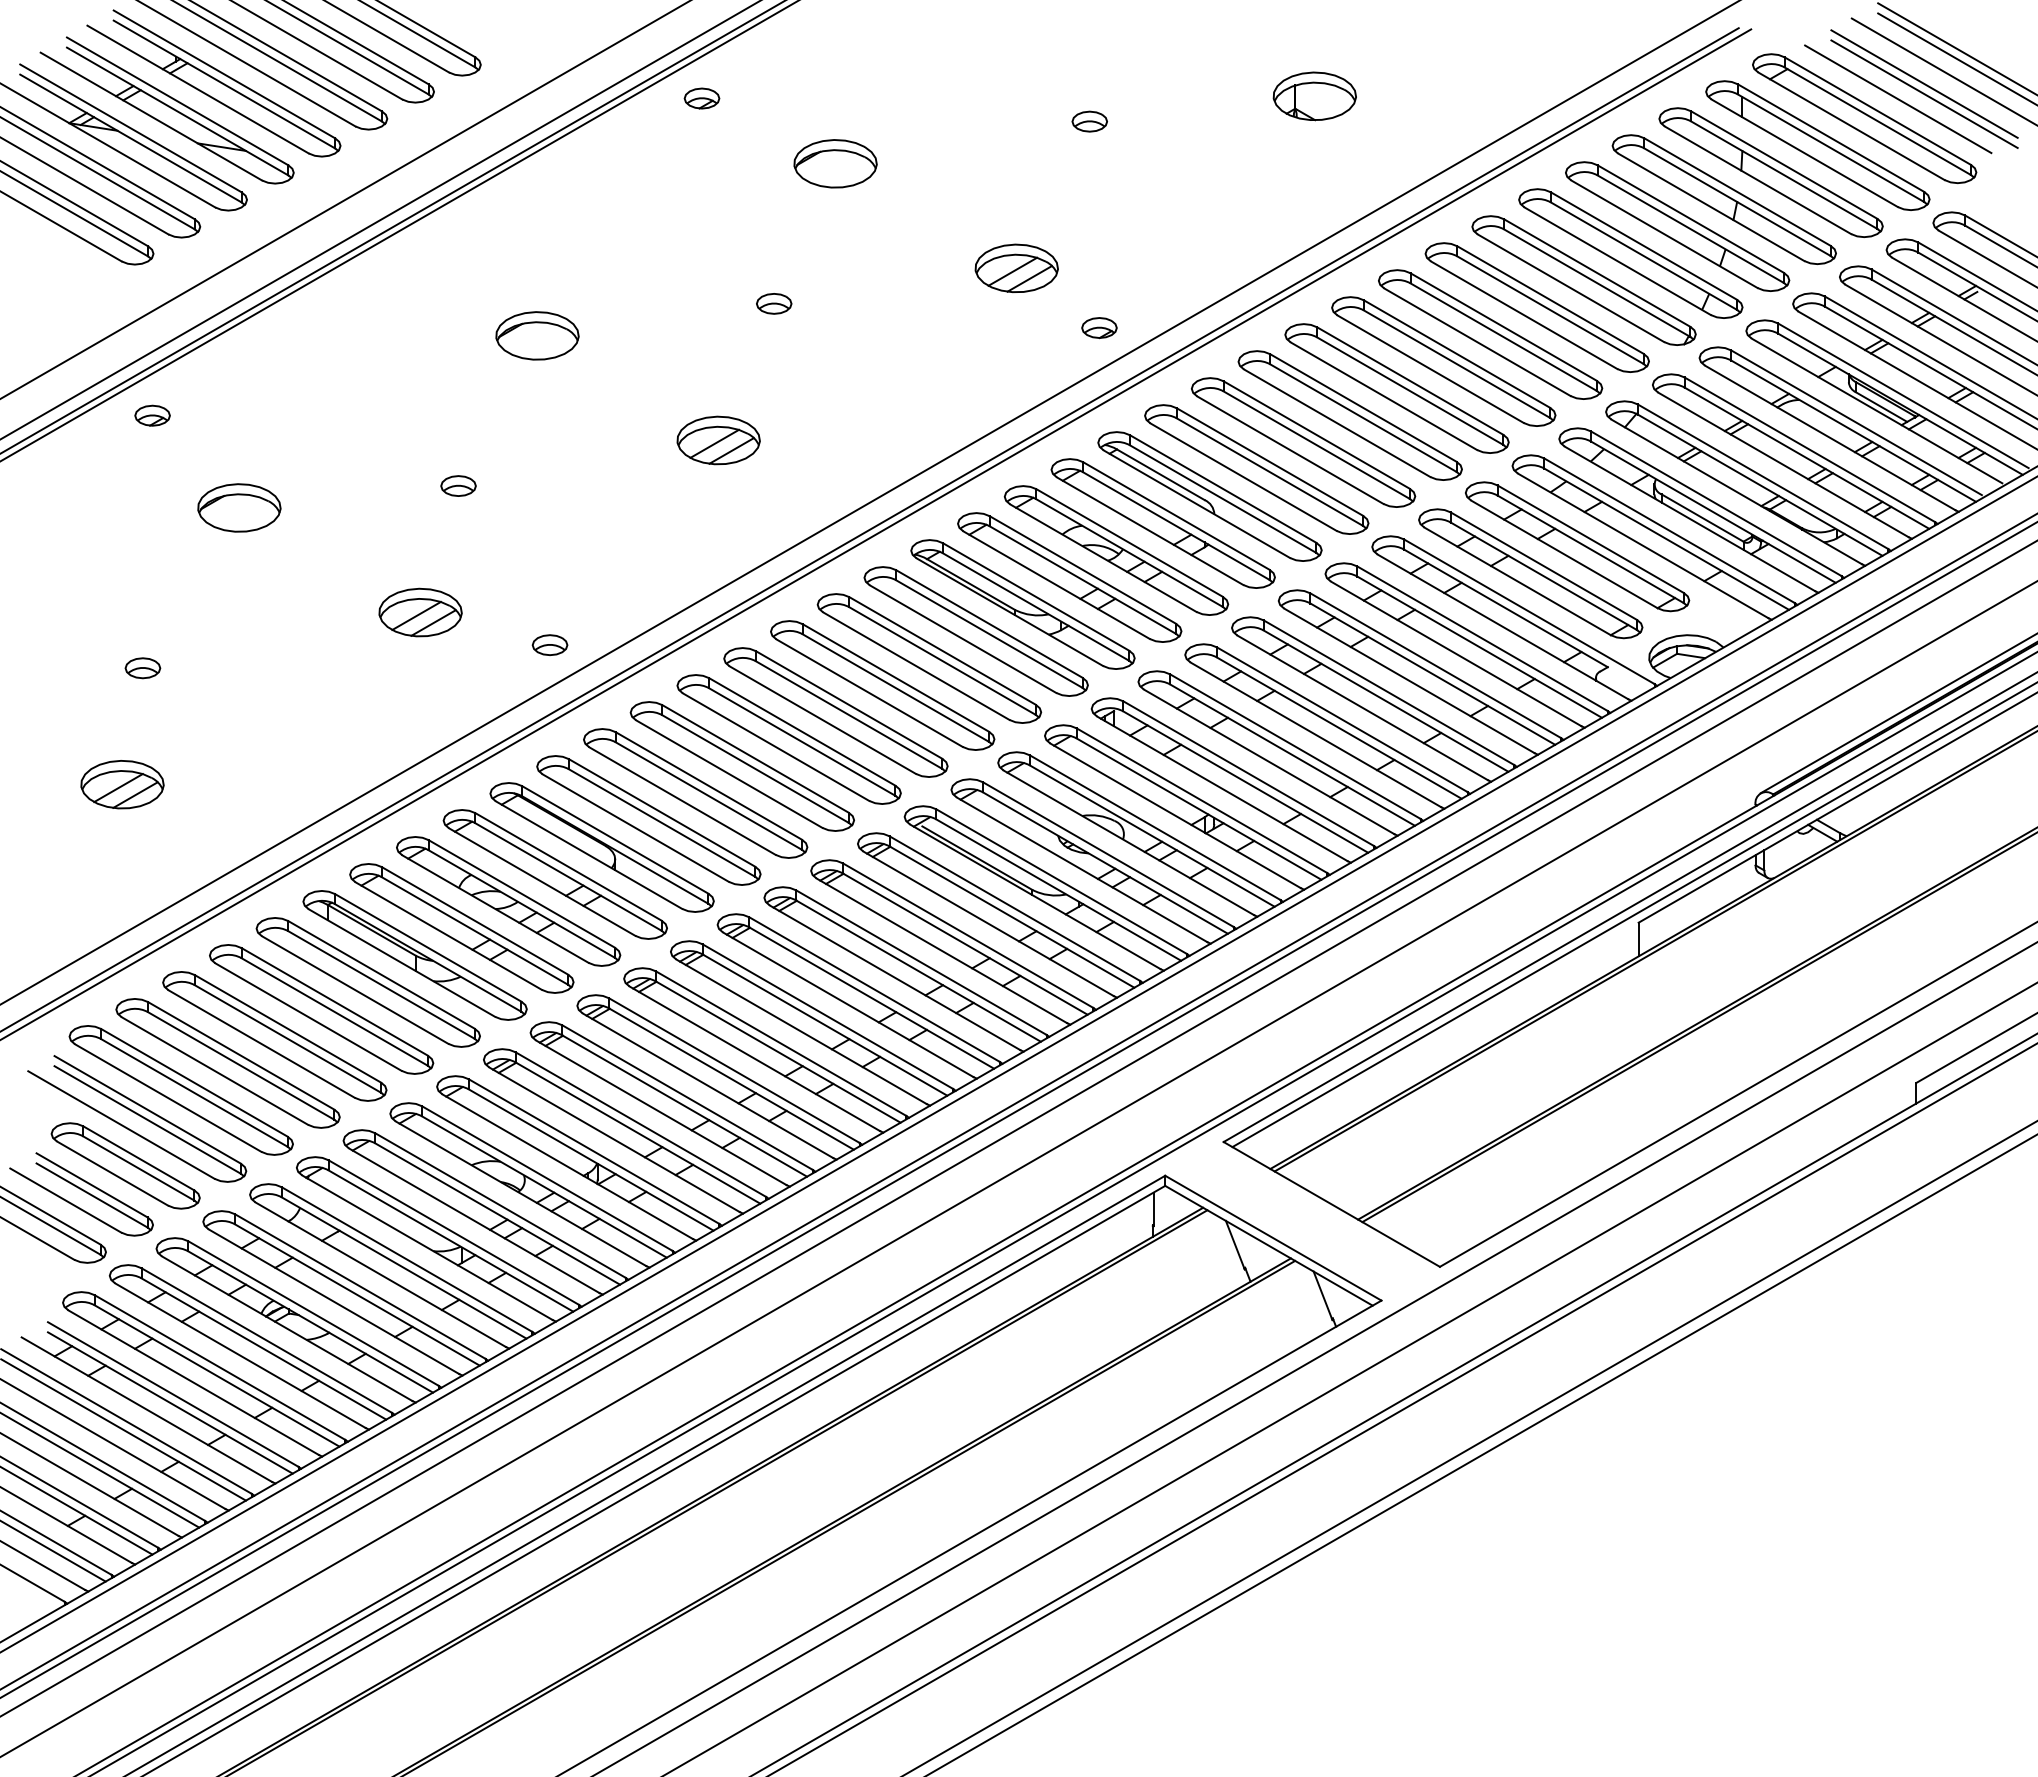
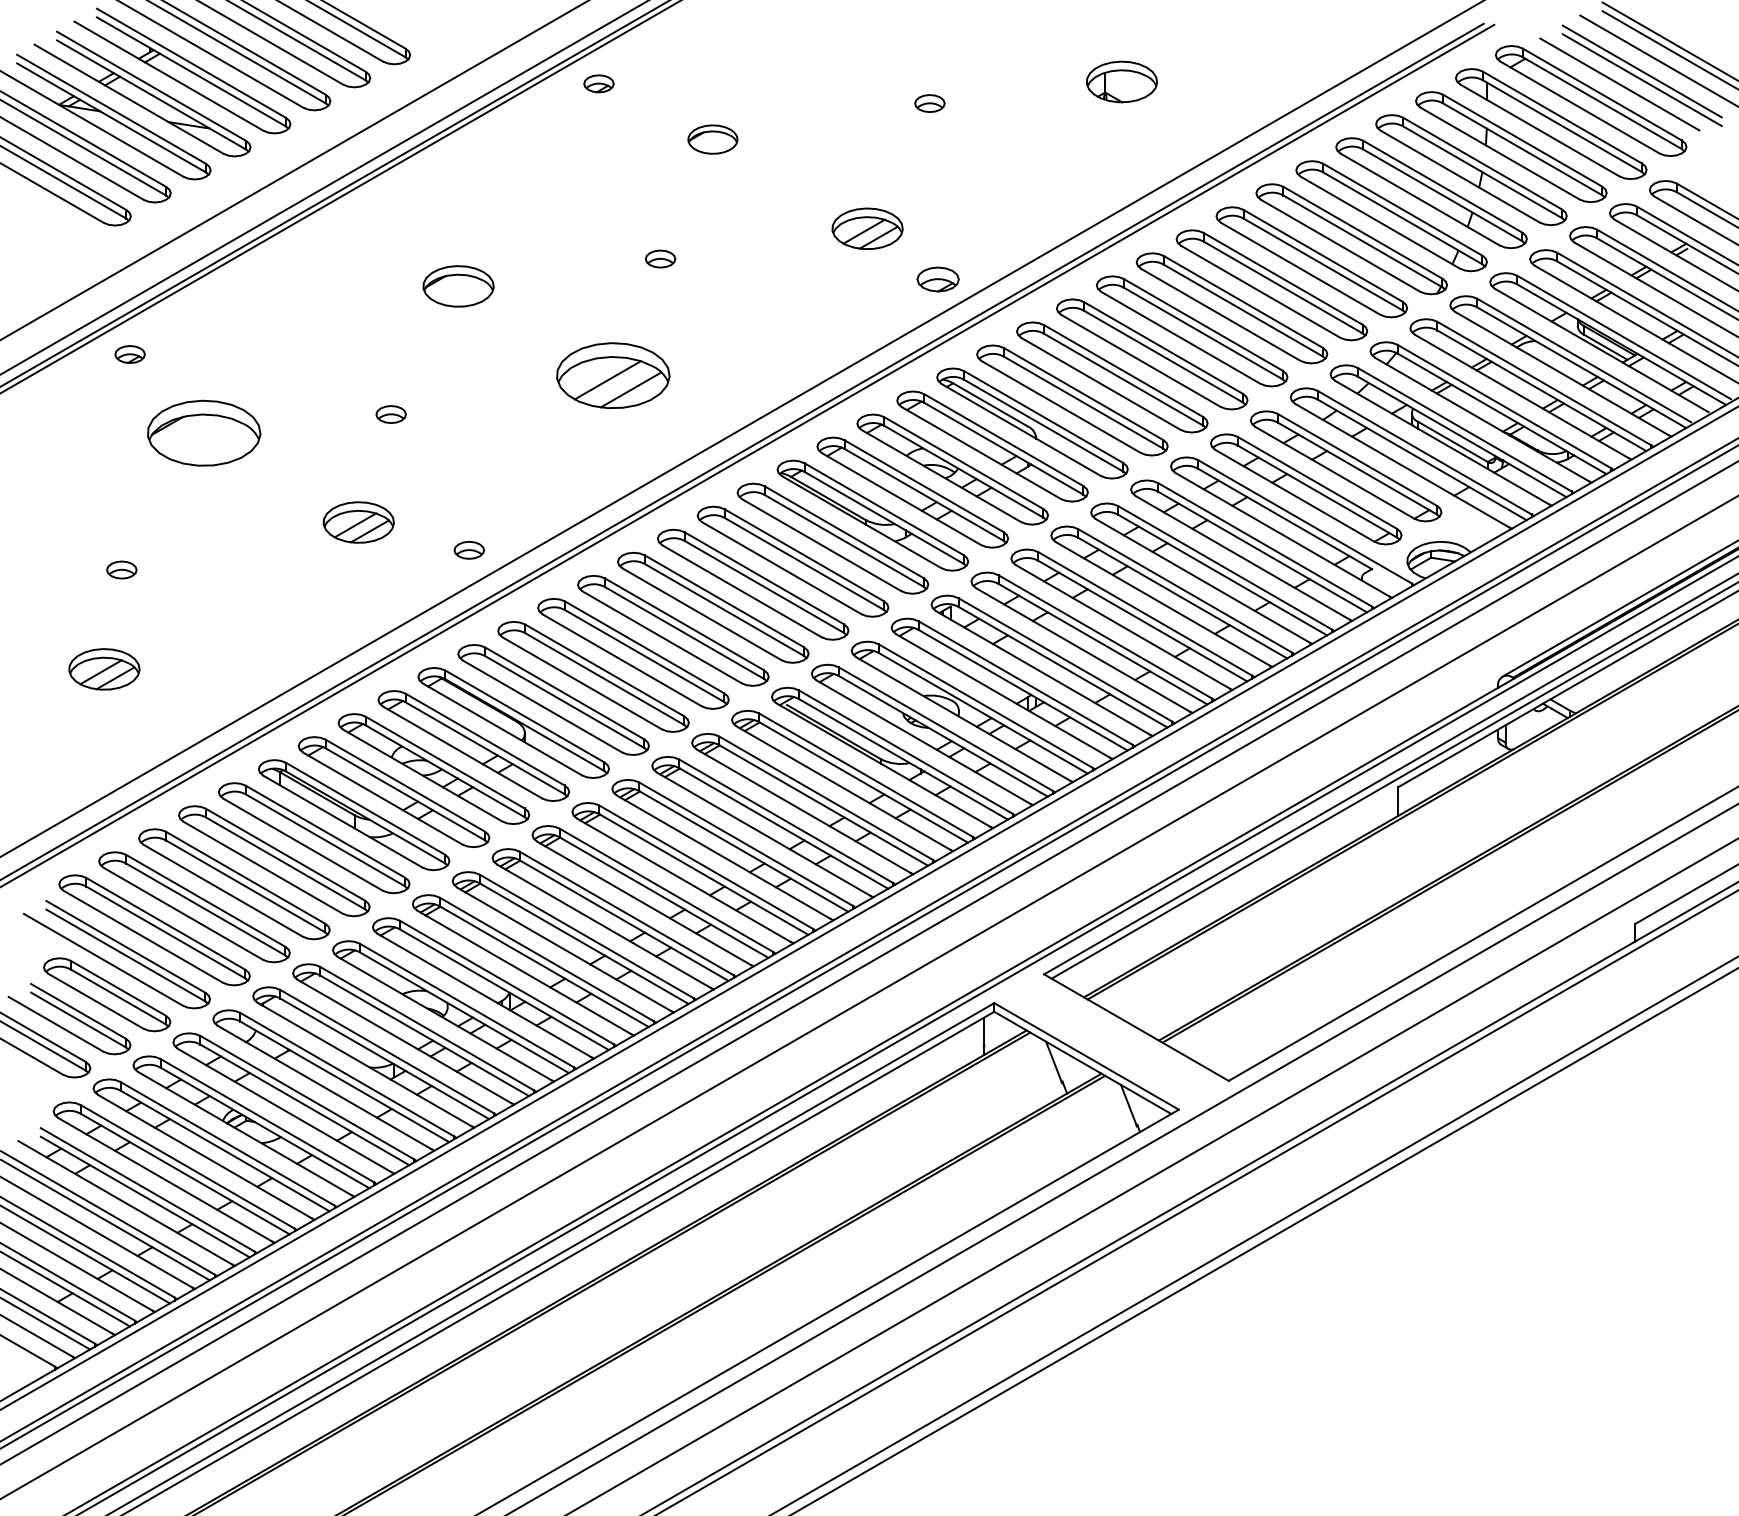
part: (835, 163) -> (712, 139), size x0.7
part: (1099, 328) -> (938, 280), size x1.4
part: (718, 440) -> (613, 375), size x1.6
part: (239, 507) -> (204, 432), size x1.6

